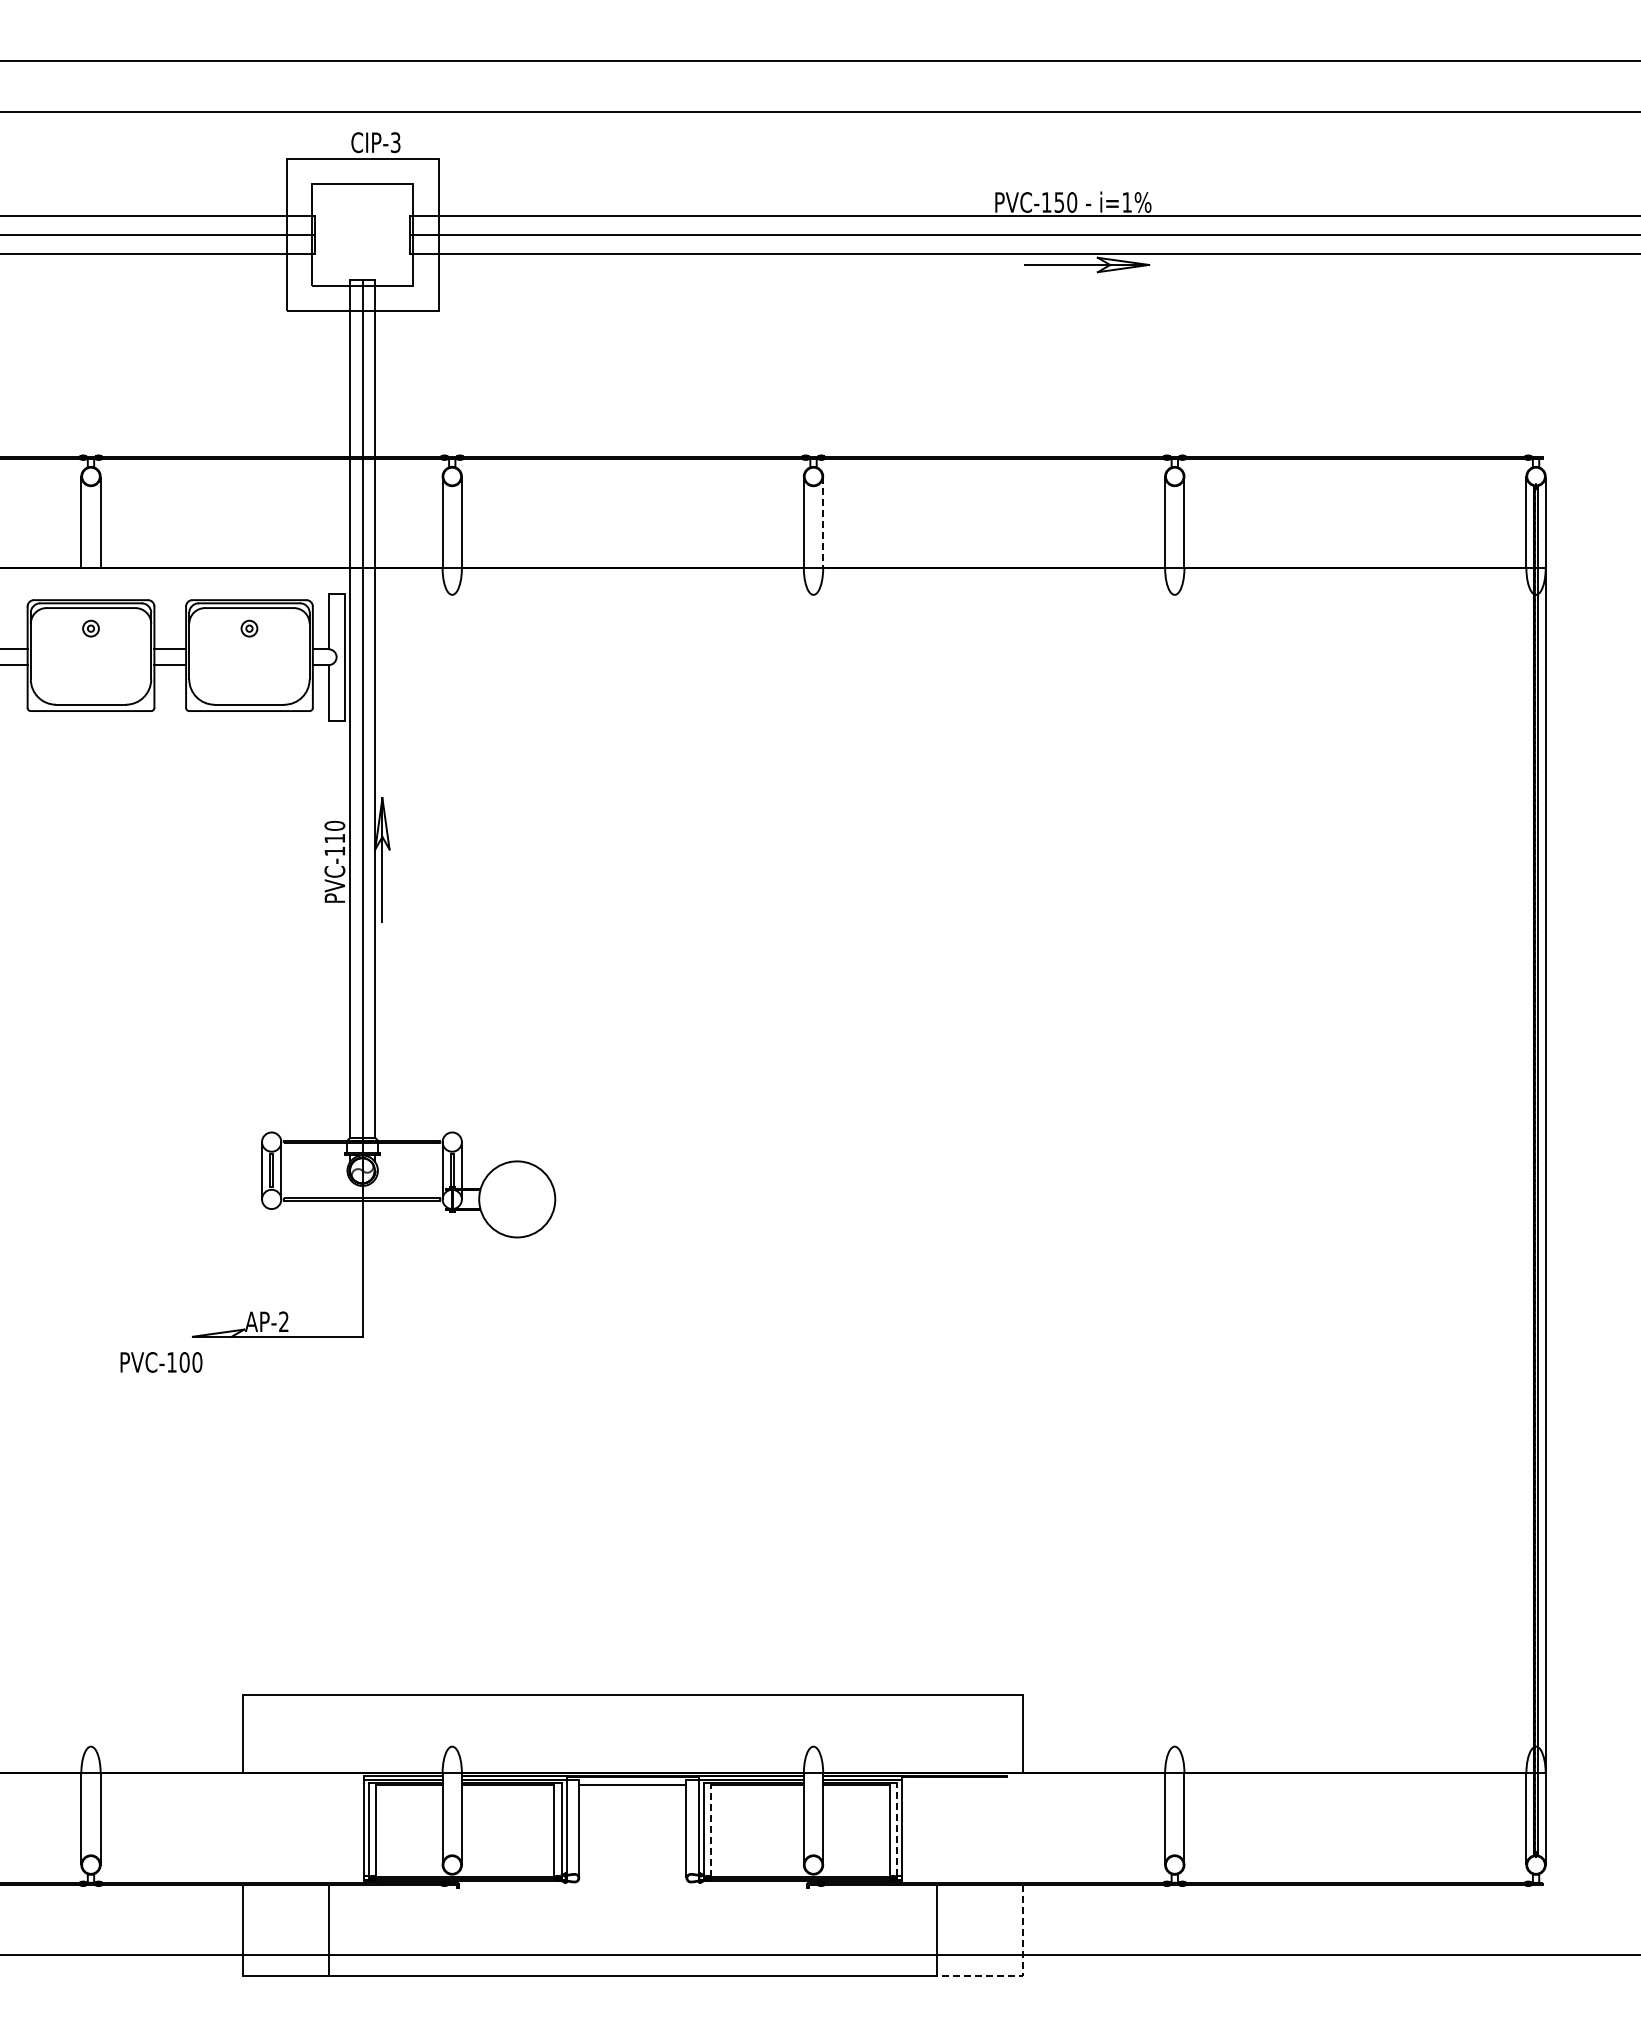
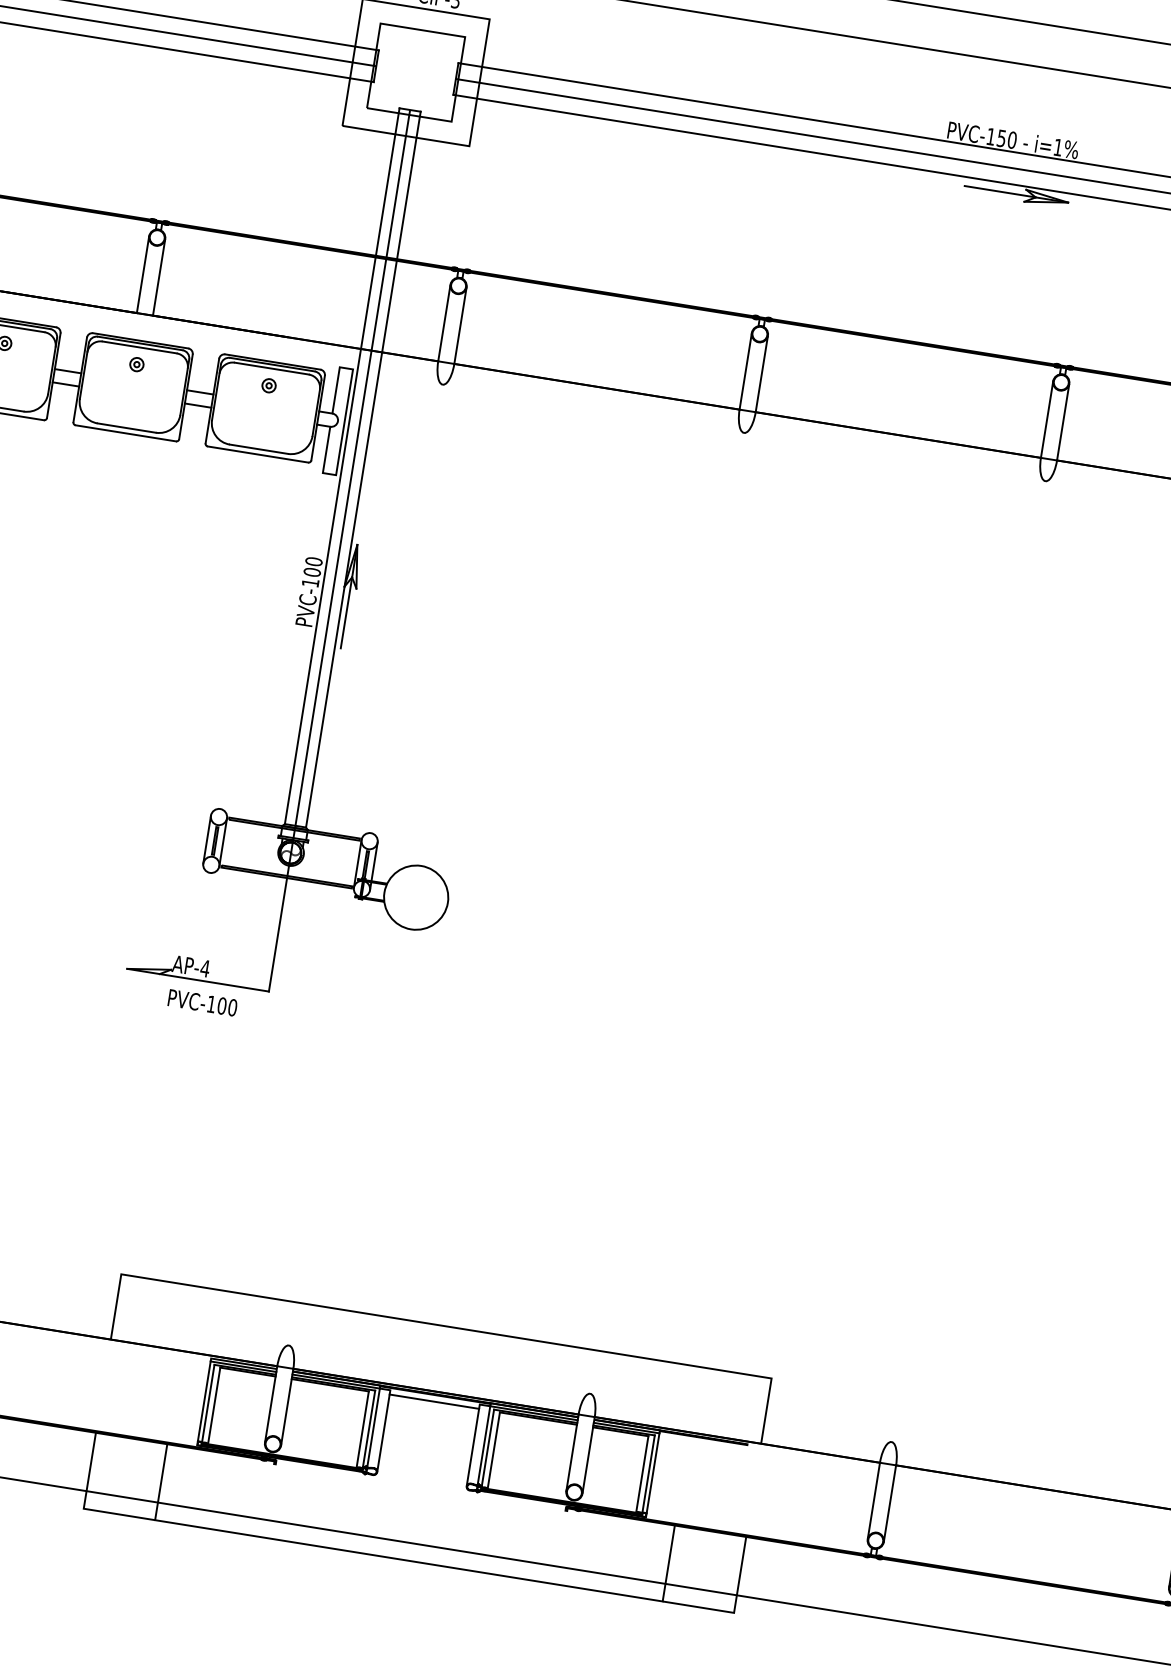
line: (823, 522) -> (762, 373), dashed -> solid
text: (334, 838) -> (311, 572), PVC-110 -> PVC-100
text: (283, 1321) -> (204, 968), AP-2 -> AP-4
text: (161, 1362) -> (202, 1003), moved
line: (896, 1828) -> (648, 1473), dashed -> solid
line: (711, 1831) -> (493, 1450), dashed -> solid
line: (1022, 1973) -> (734, 1610), dashed -> solid

